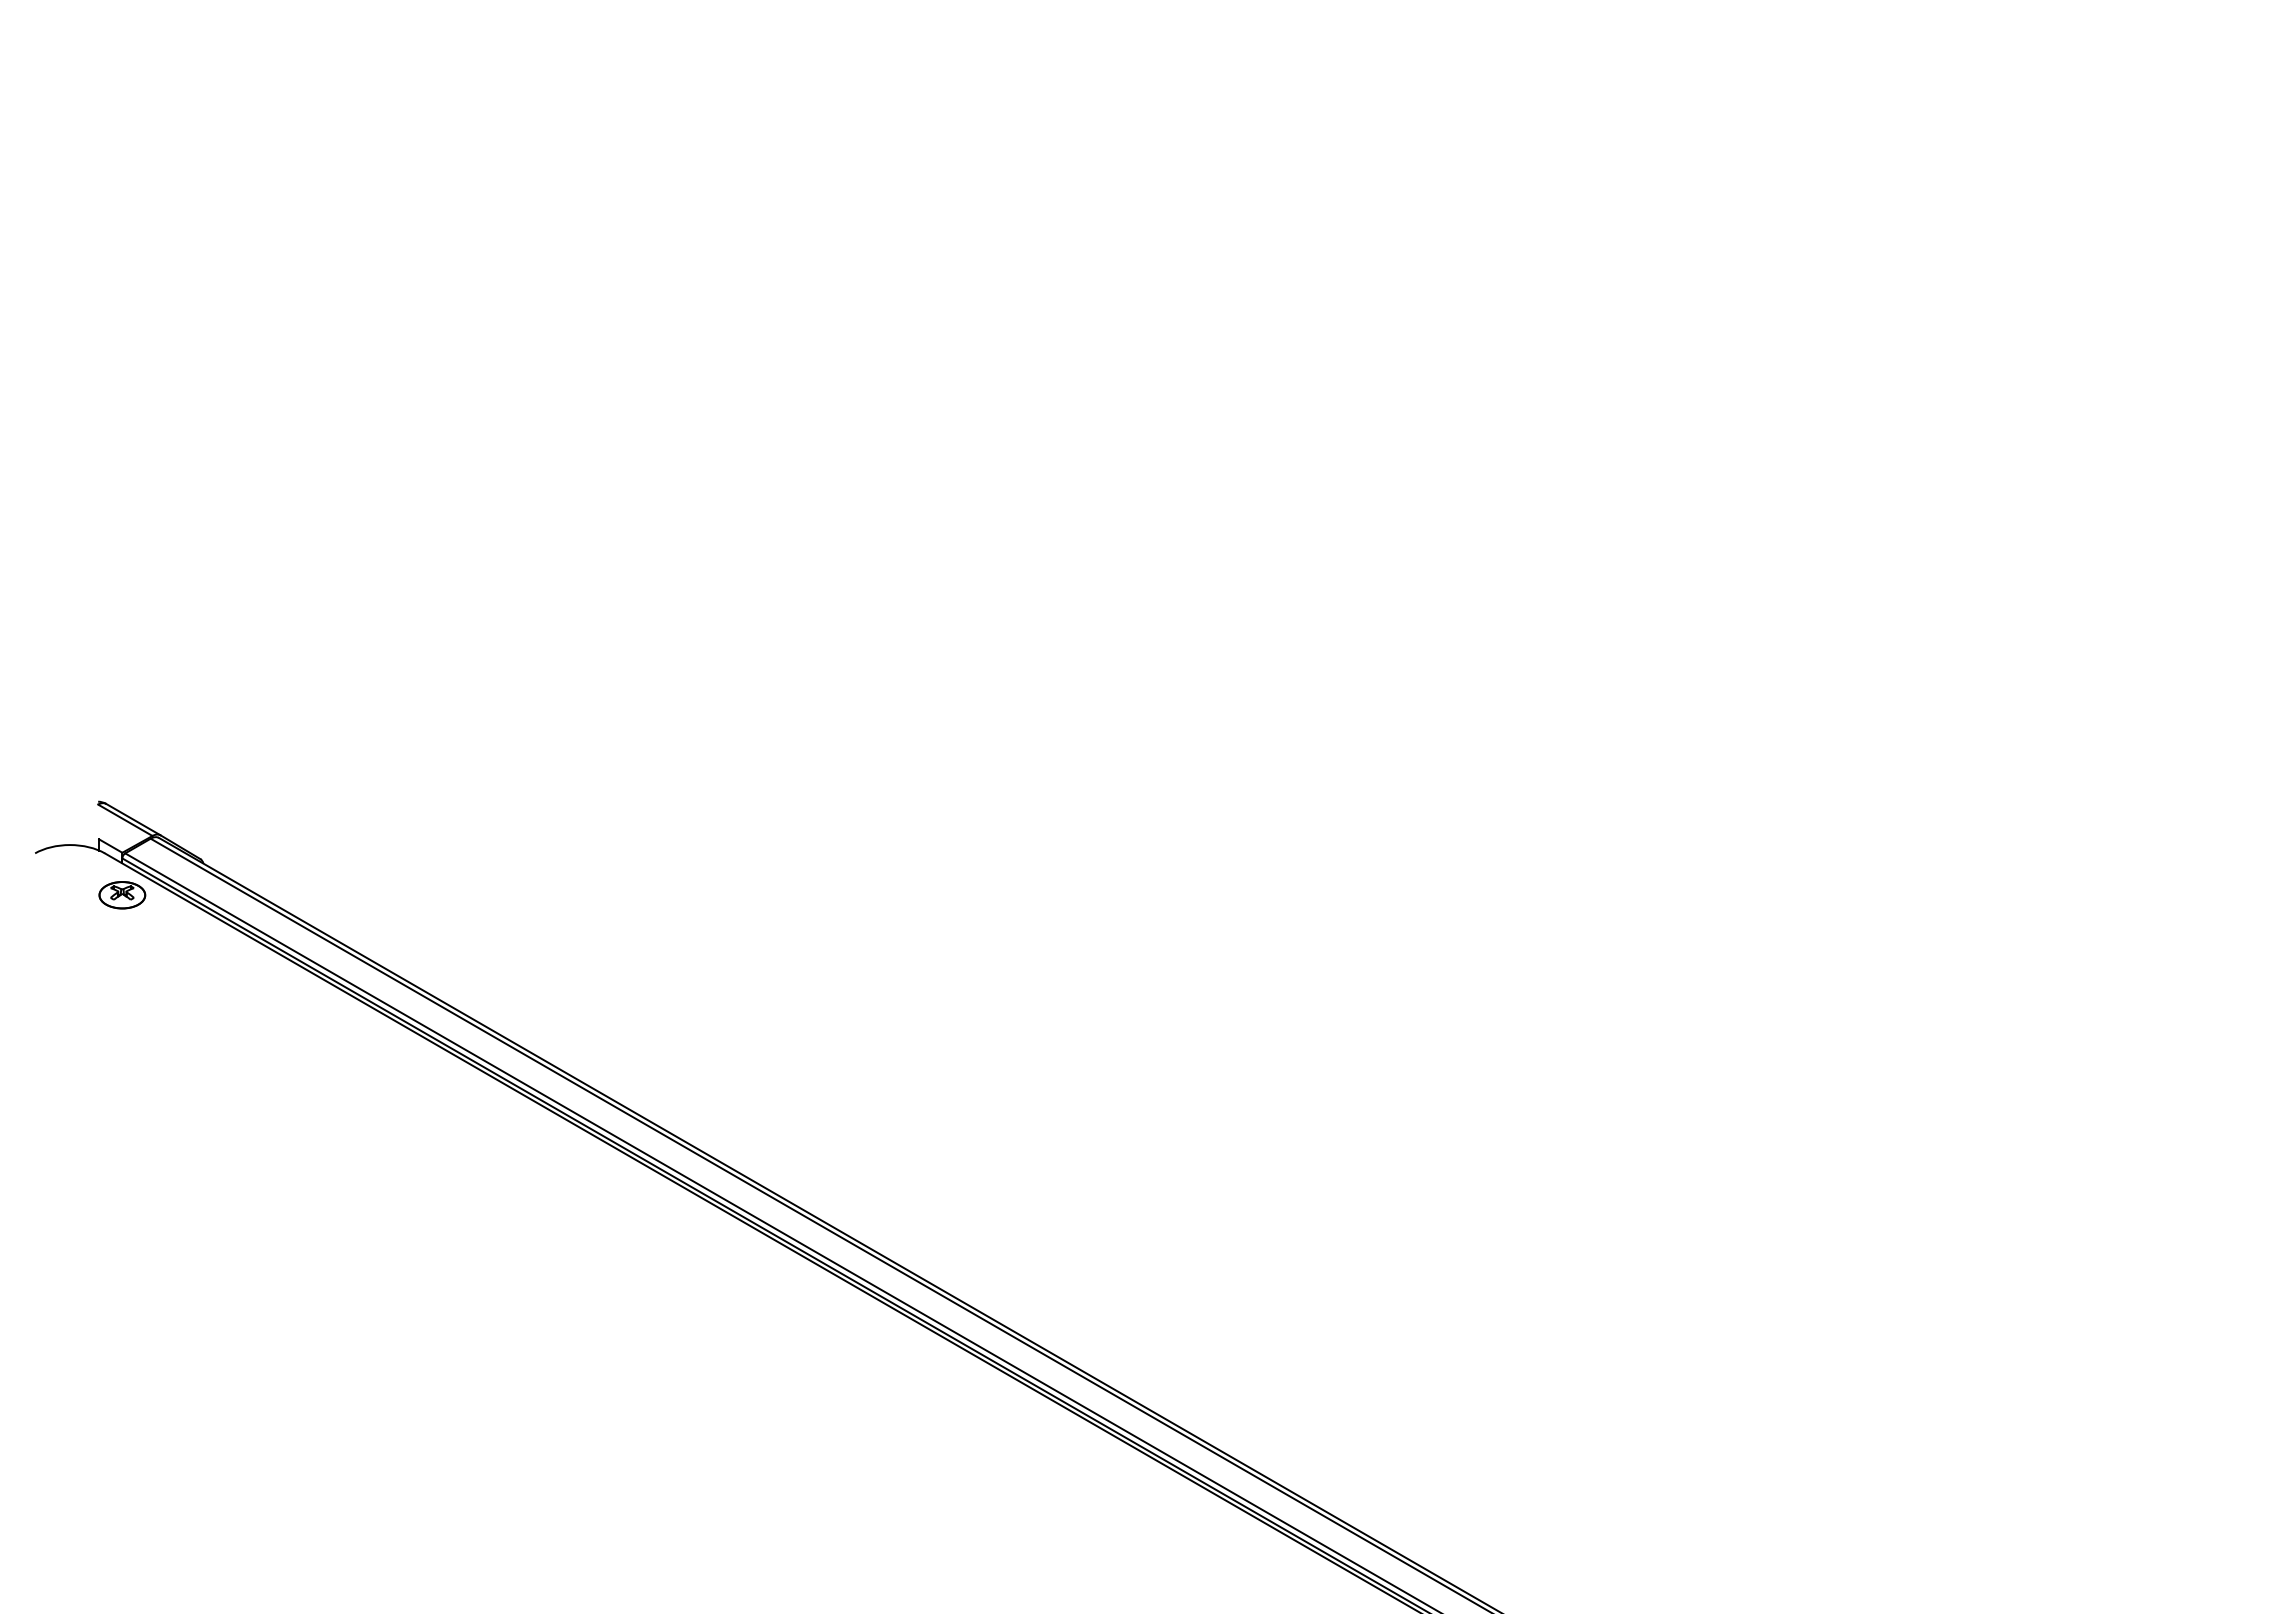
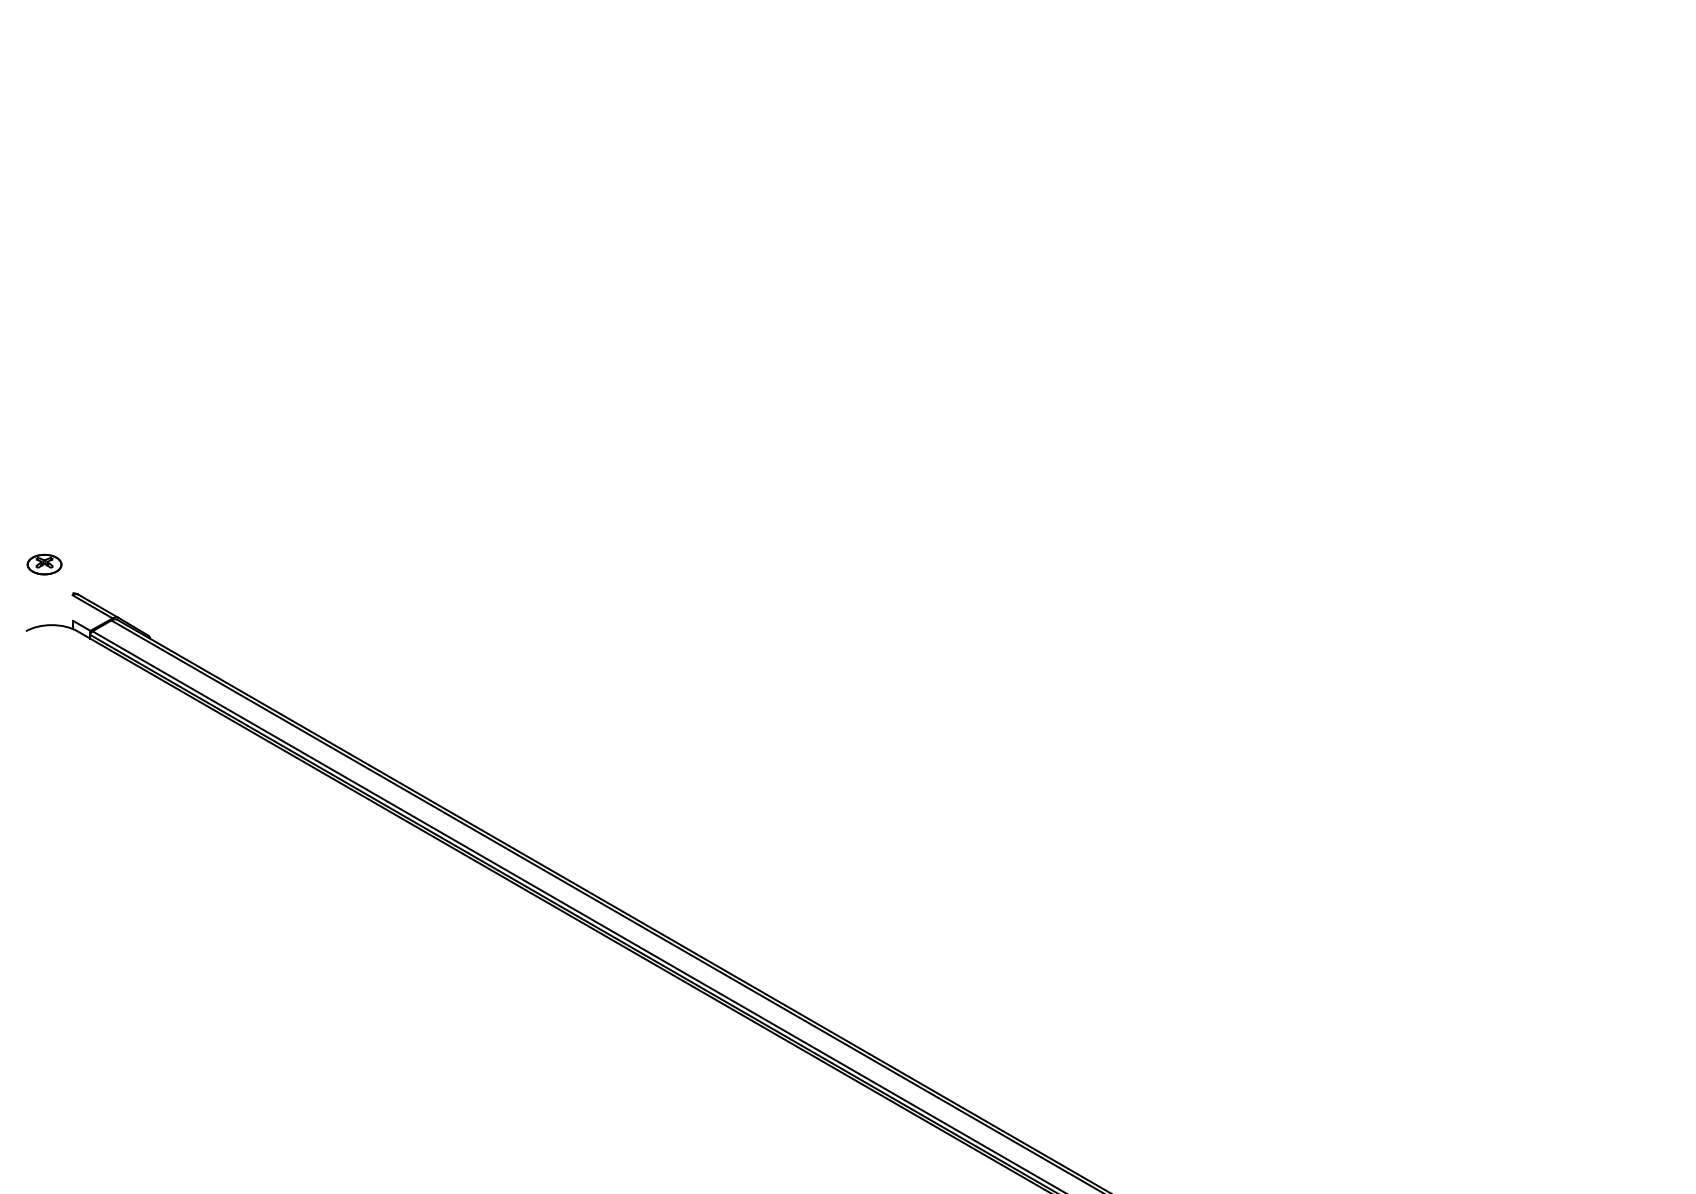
part: (122, 895) -> (44, 564), moved

